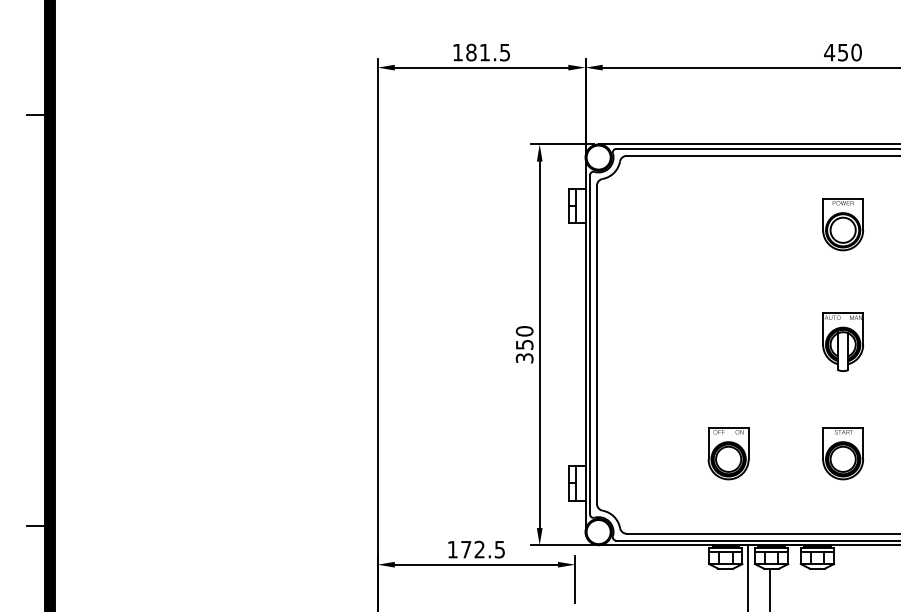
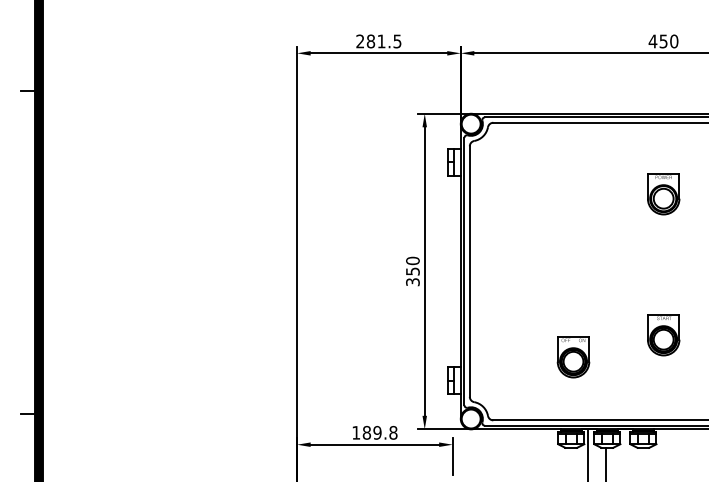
text: (457, 52) -> (360, 41), 181.5 -> 281.5
part: (843, 224) -> (663, 194), moved
part: (843, 341) -> (663, 268), removed
part: (843, 453) -> (663, 335), moved
text: (483, 549) -> (380, 432), 172.5 -> 189.8

